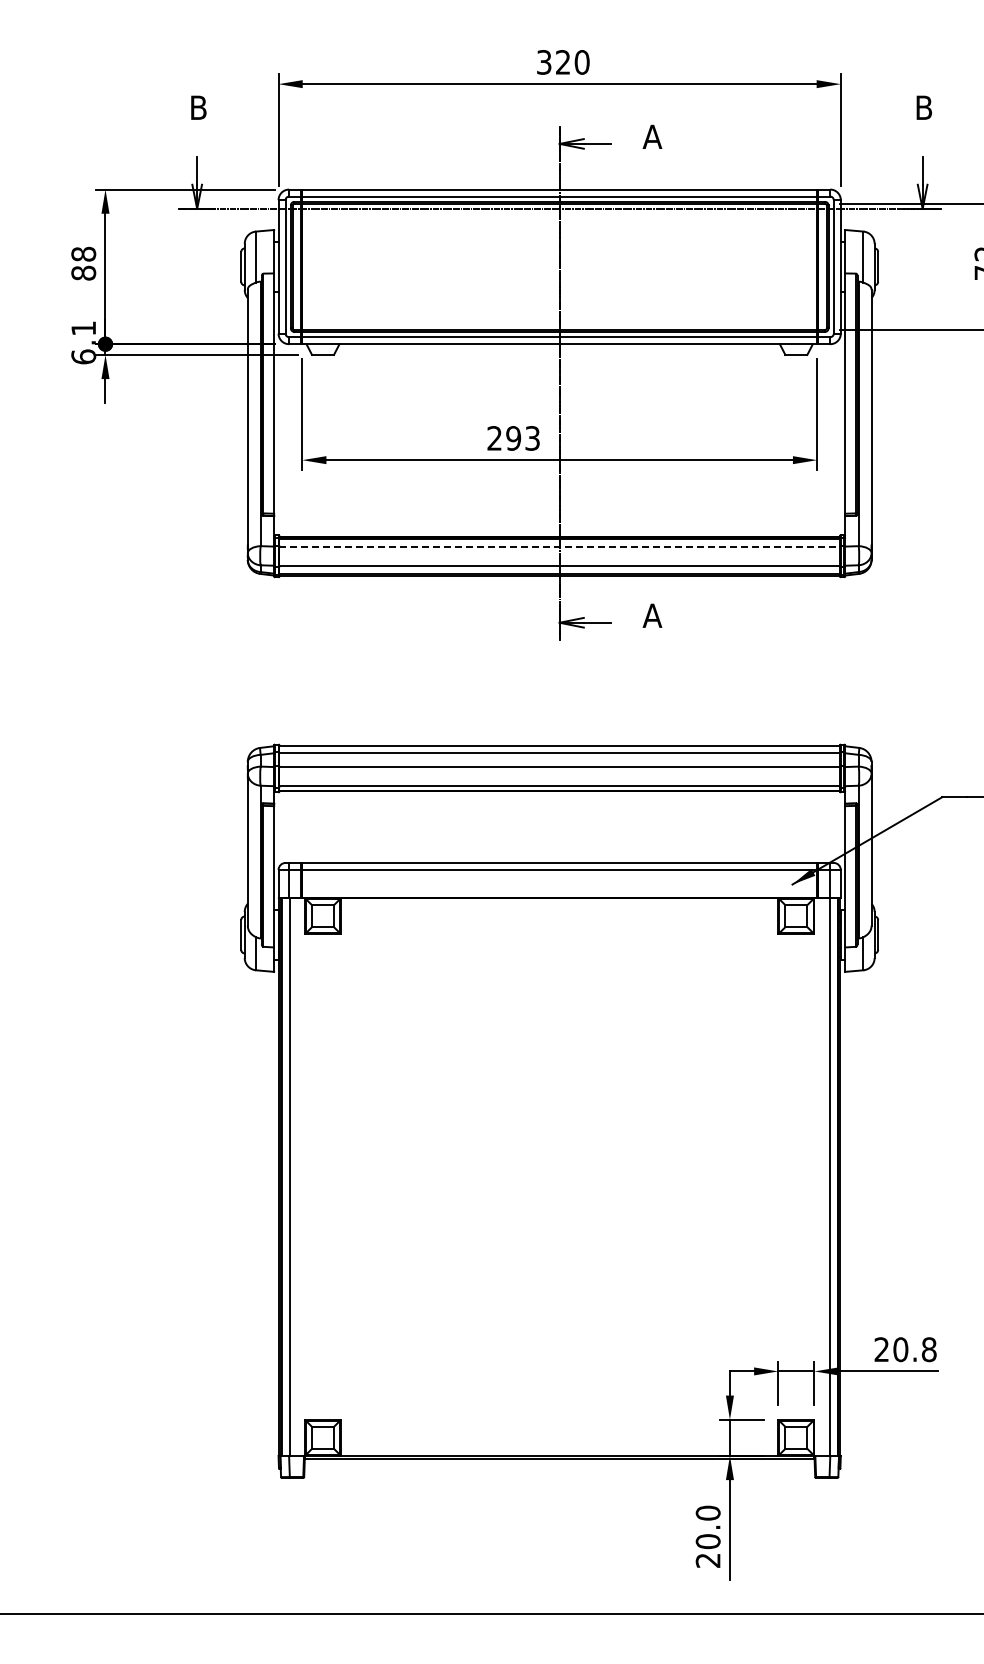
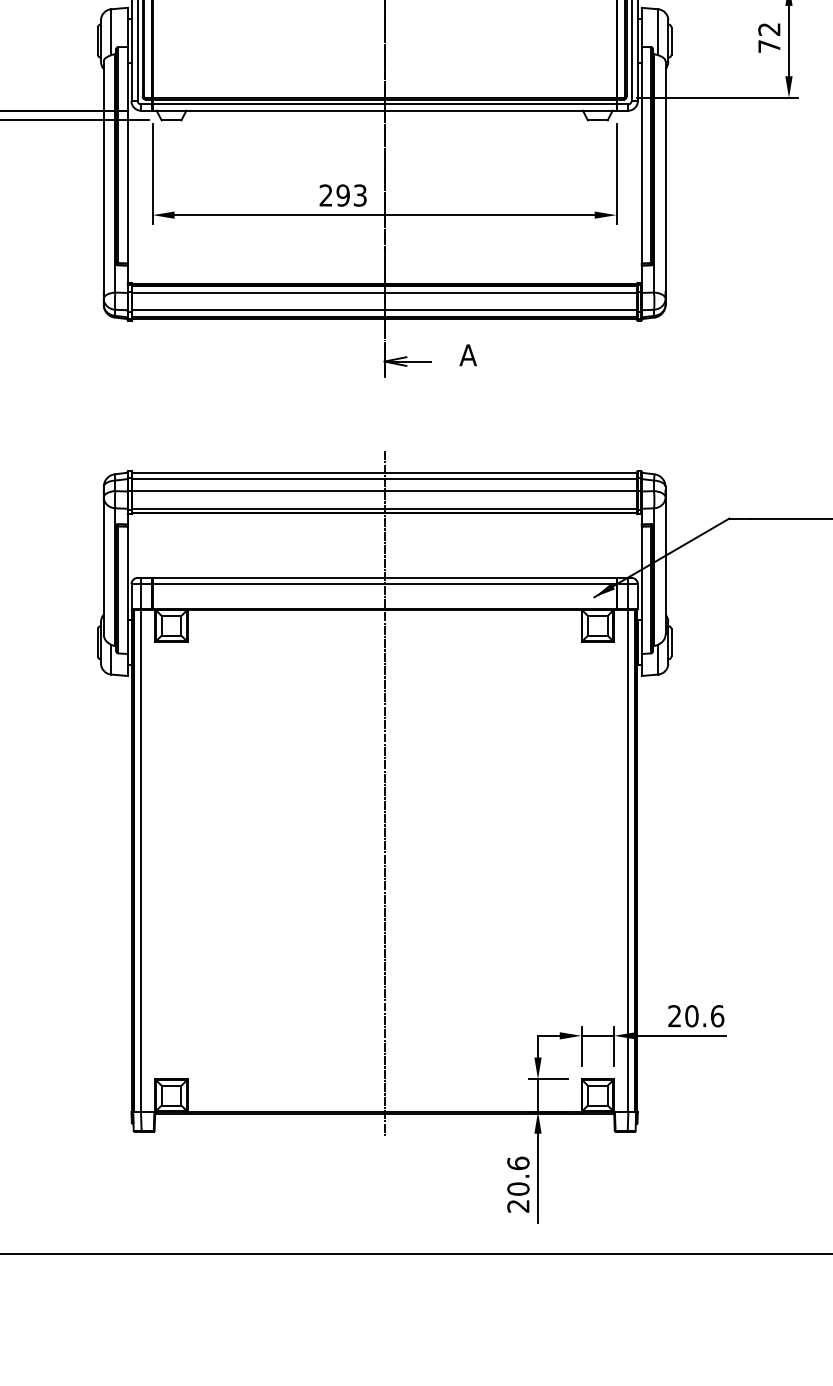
line: (560, 546) -> (385, 292), dashed -> solid
line: (559, 1102) -> (384, 793), added
text: (929, 1349) -> (717, 1016), 20.8 -> 20.6
text: (707, 1512) -> (517, 1162), 20.0 -> 20.6

